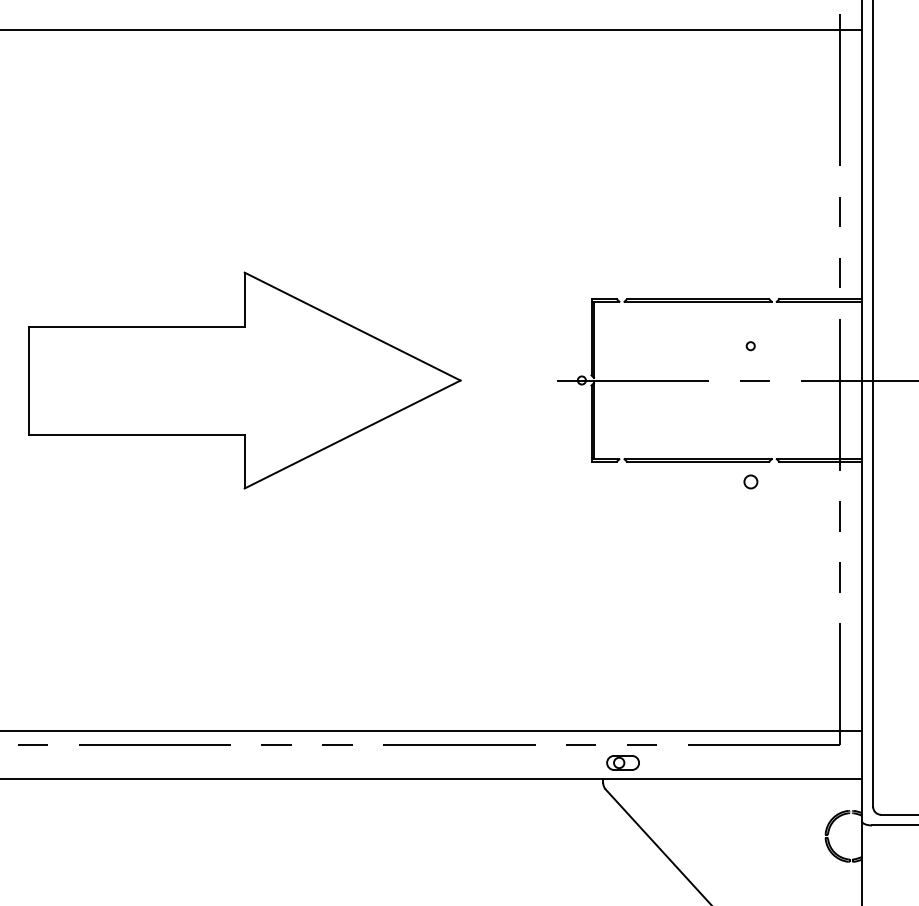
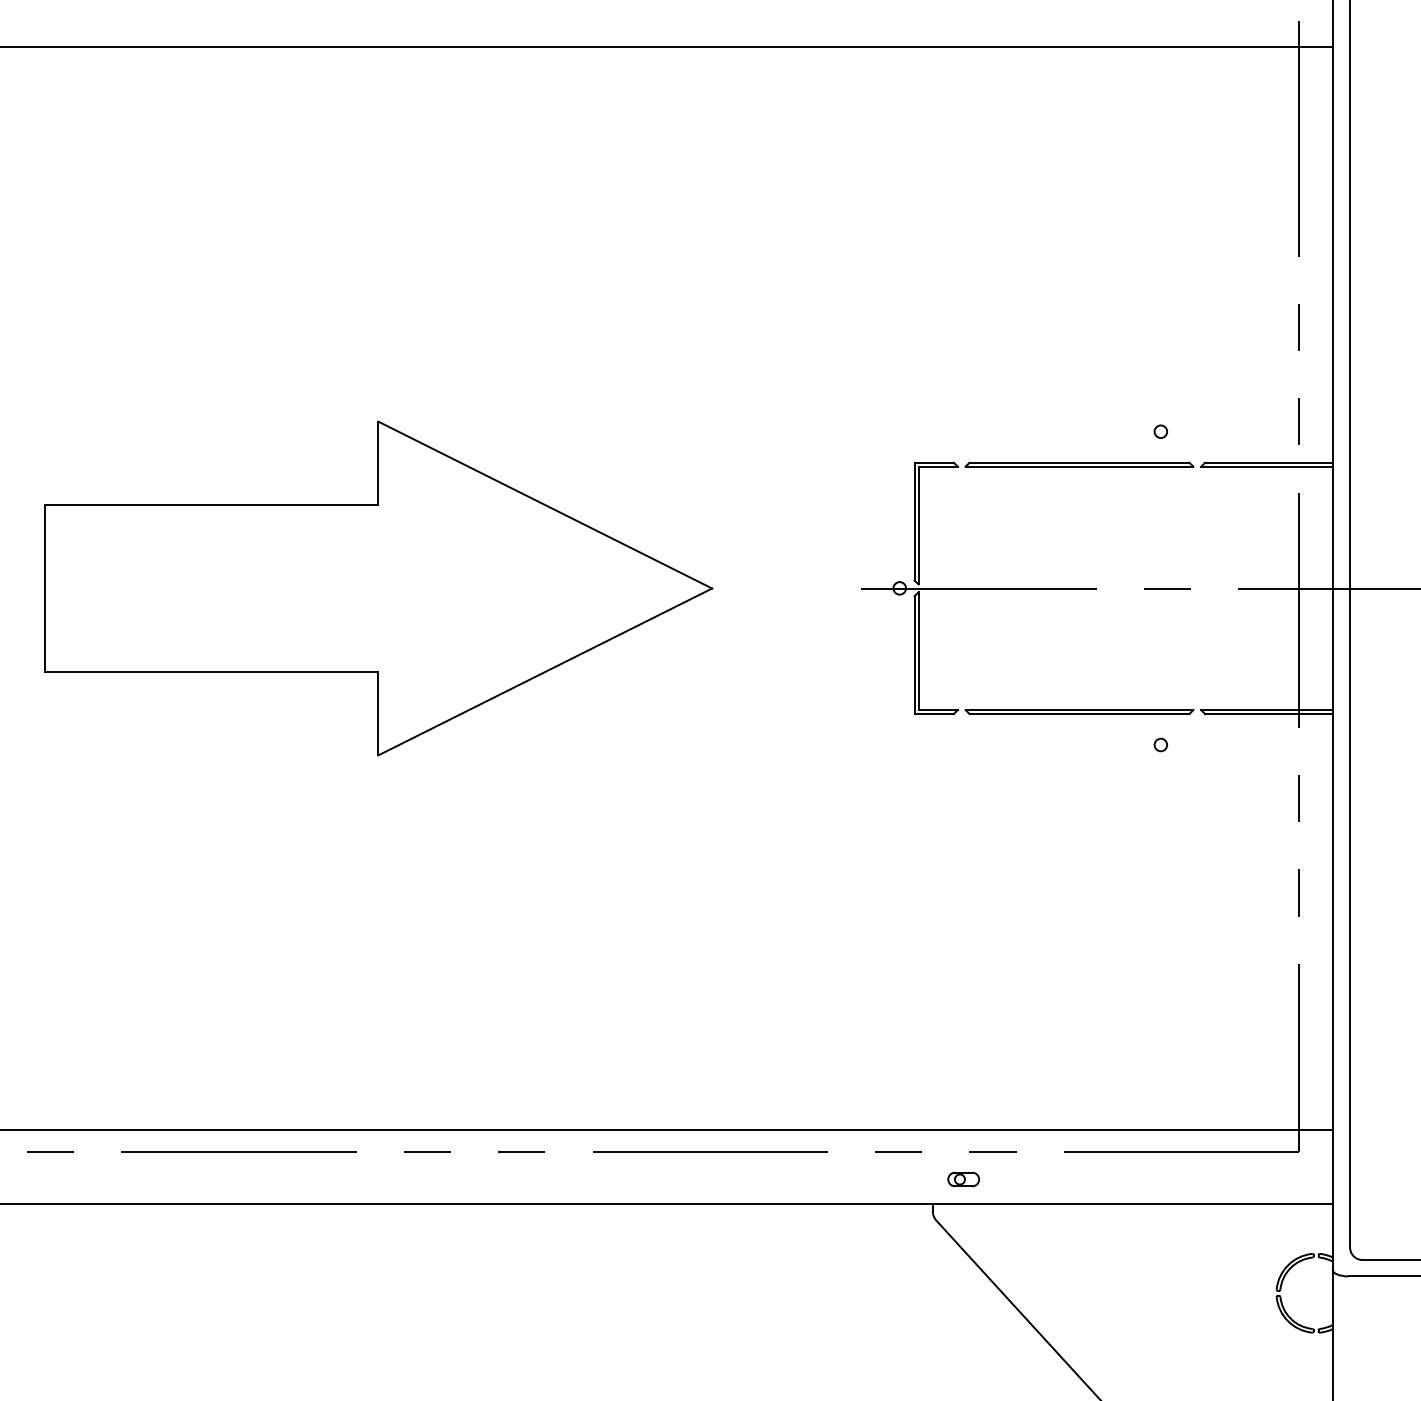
circle: (750, 346) -> (1160, 432), moved
circle: (750, 481) -> (1160, 744), size x0.62
part: (623, 762) -> (964, 1179), size x0.62

